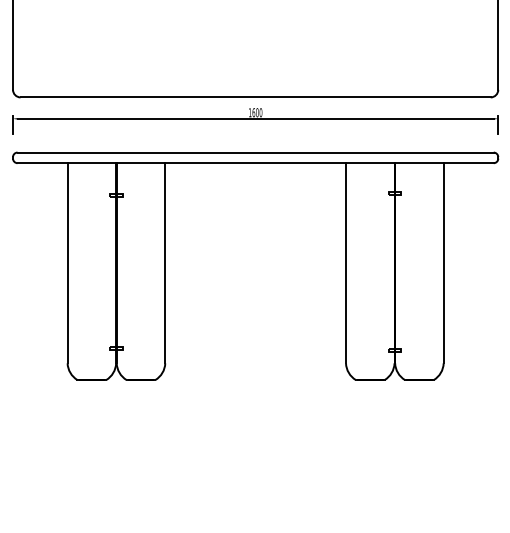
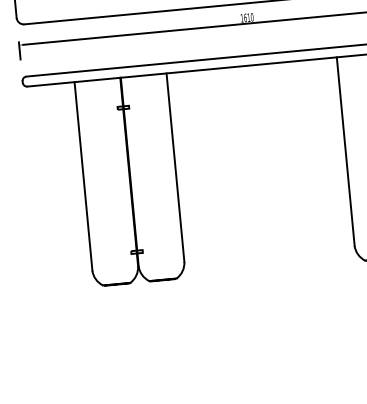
text: (257, 112) -> (248, 17), 1600 -> 1610

